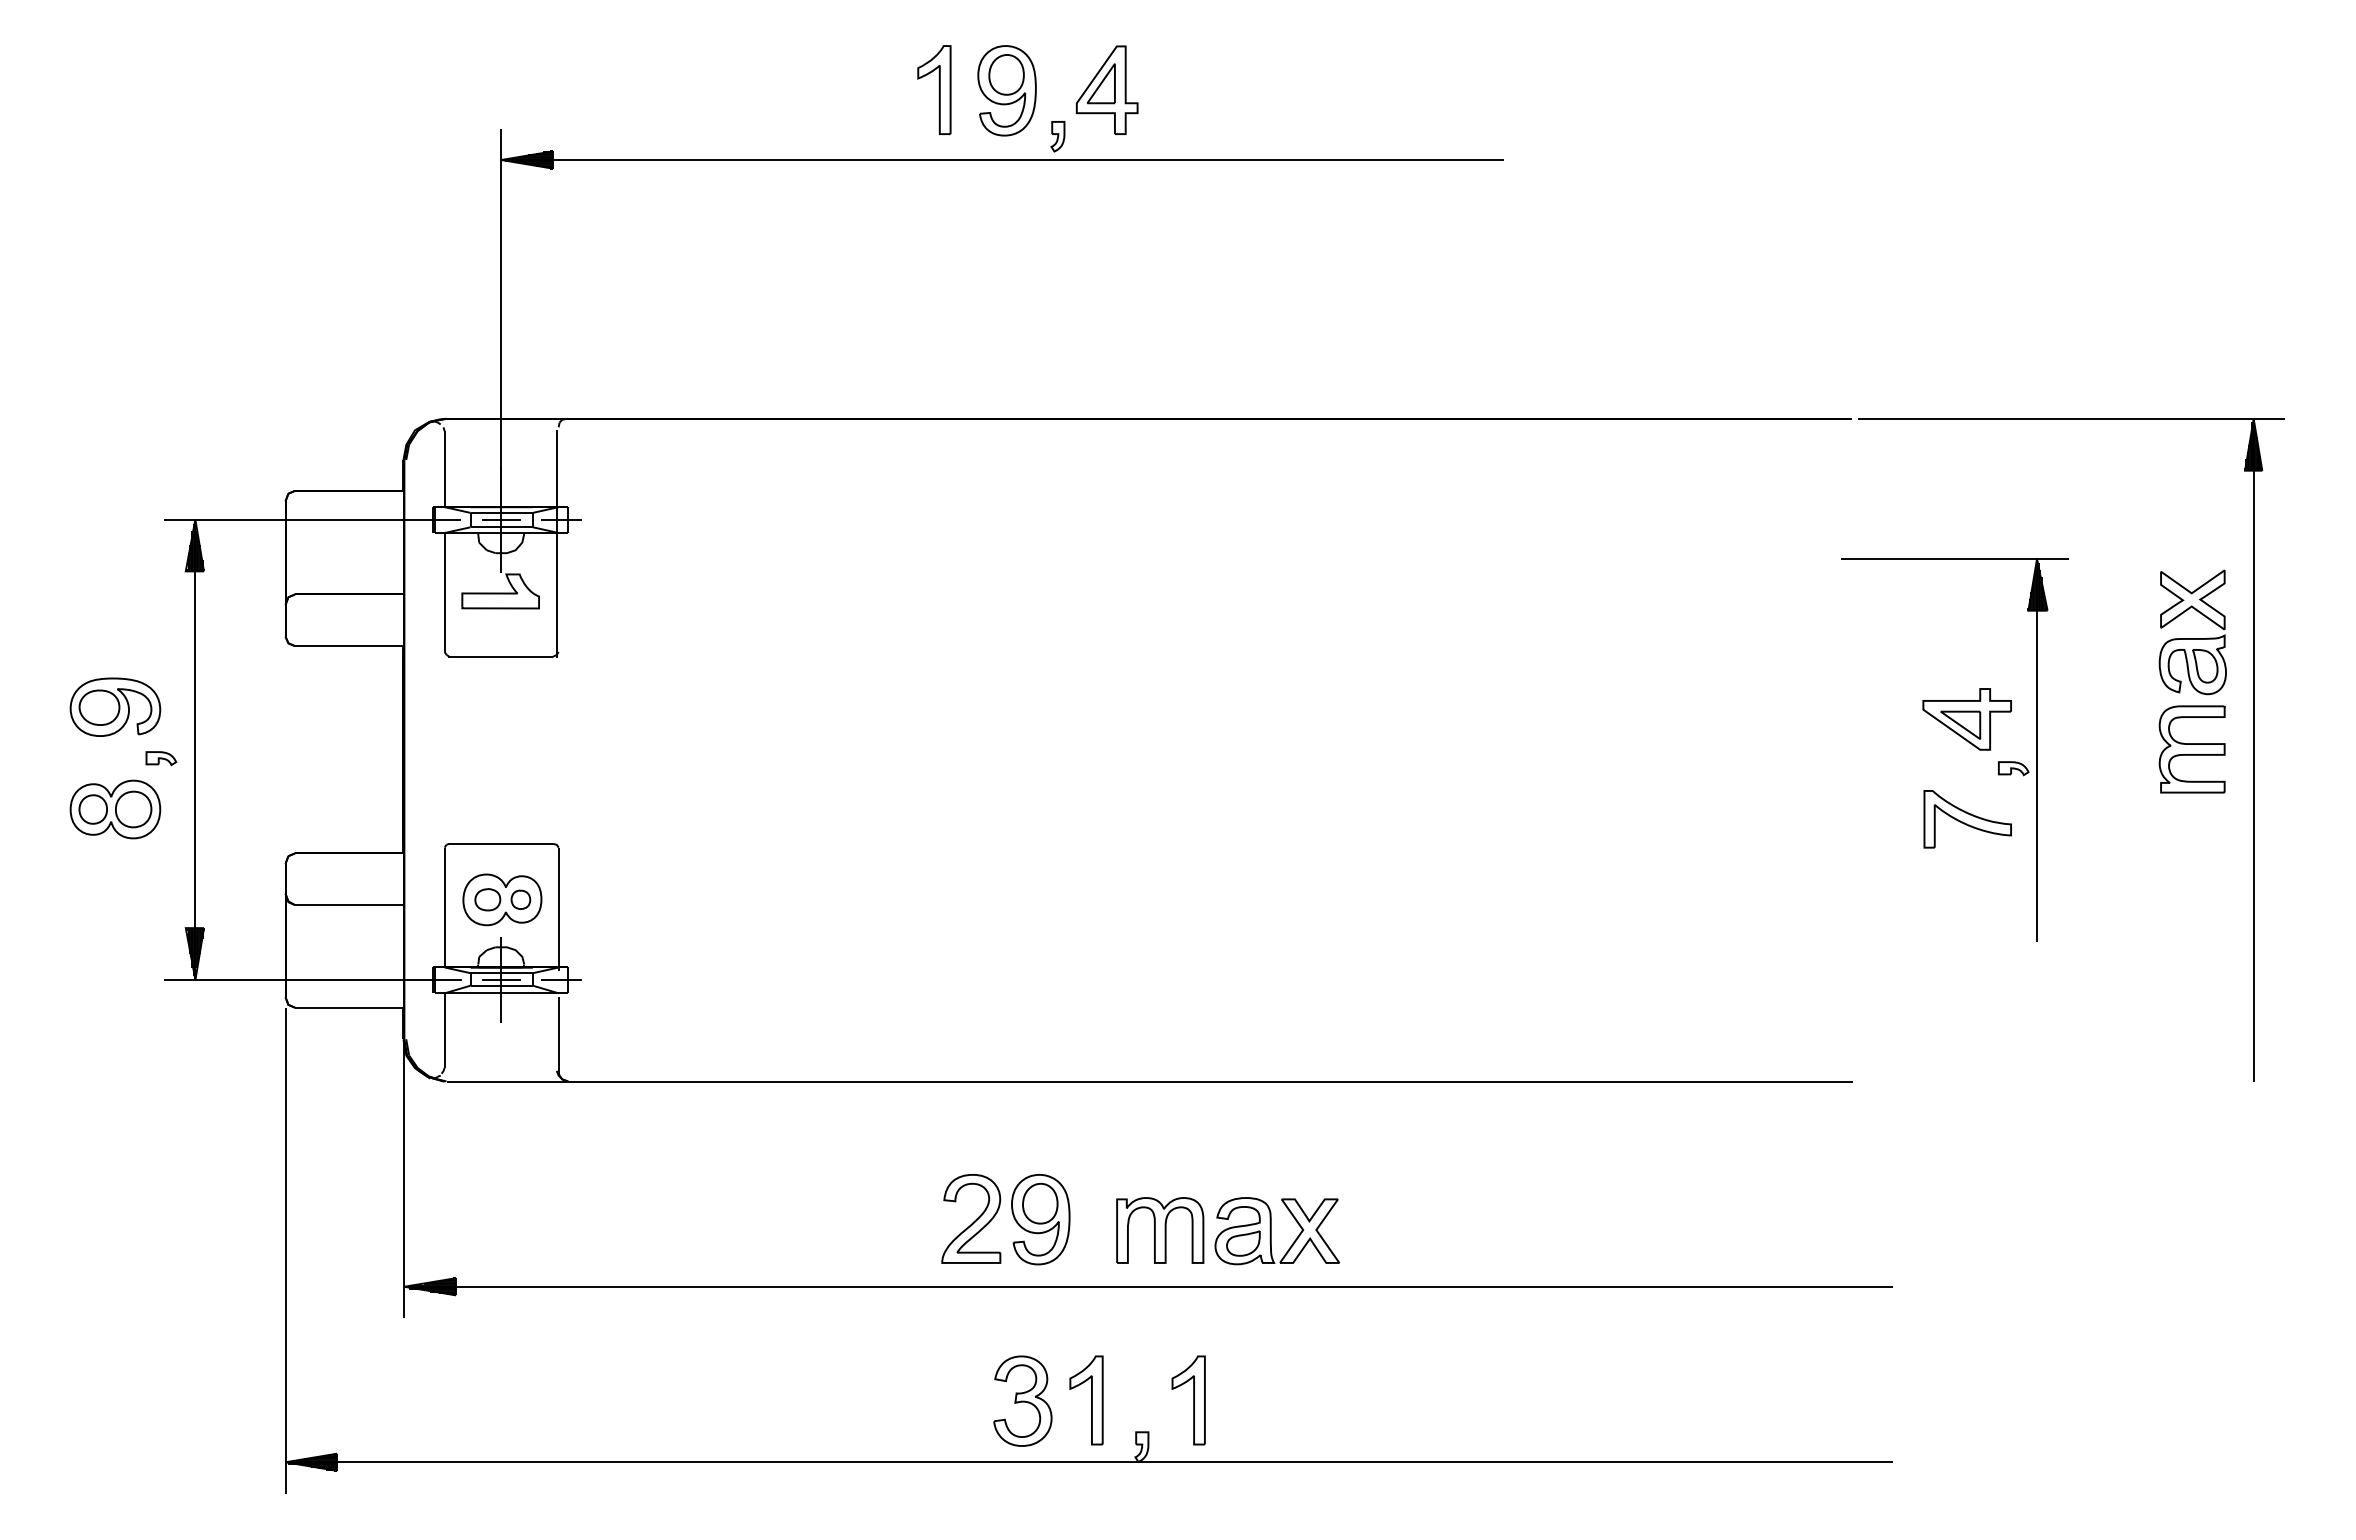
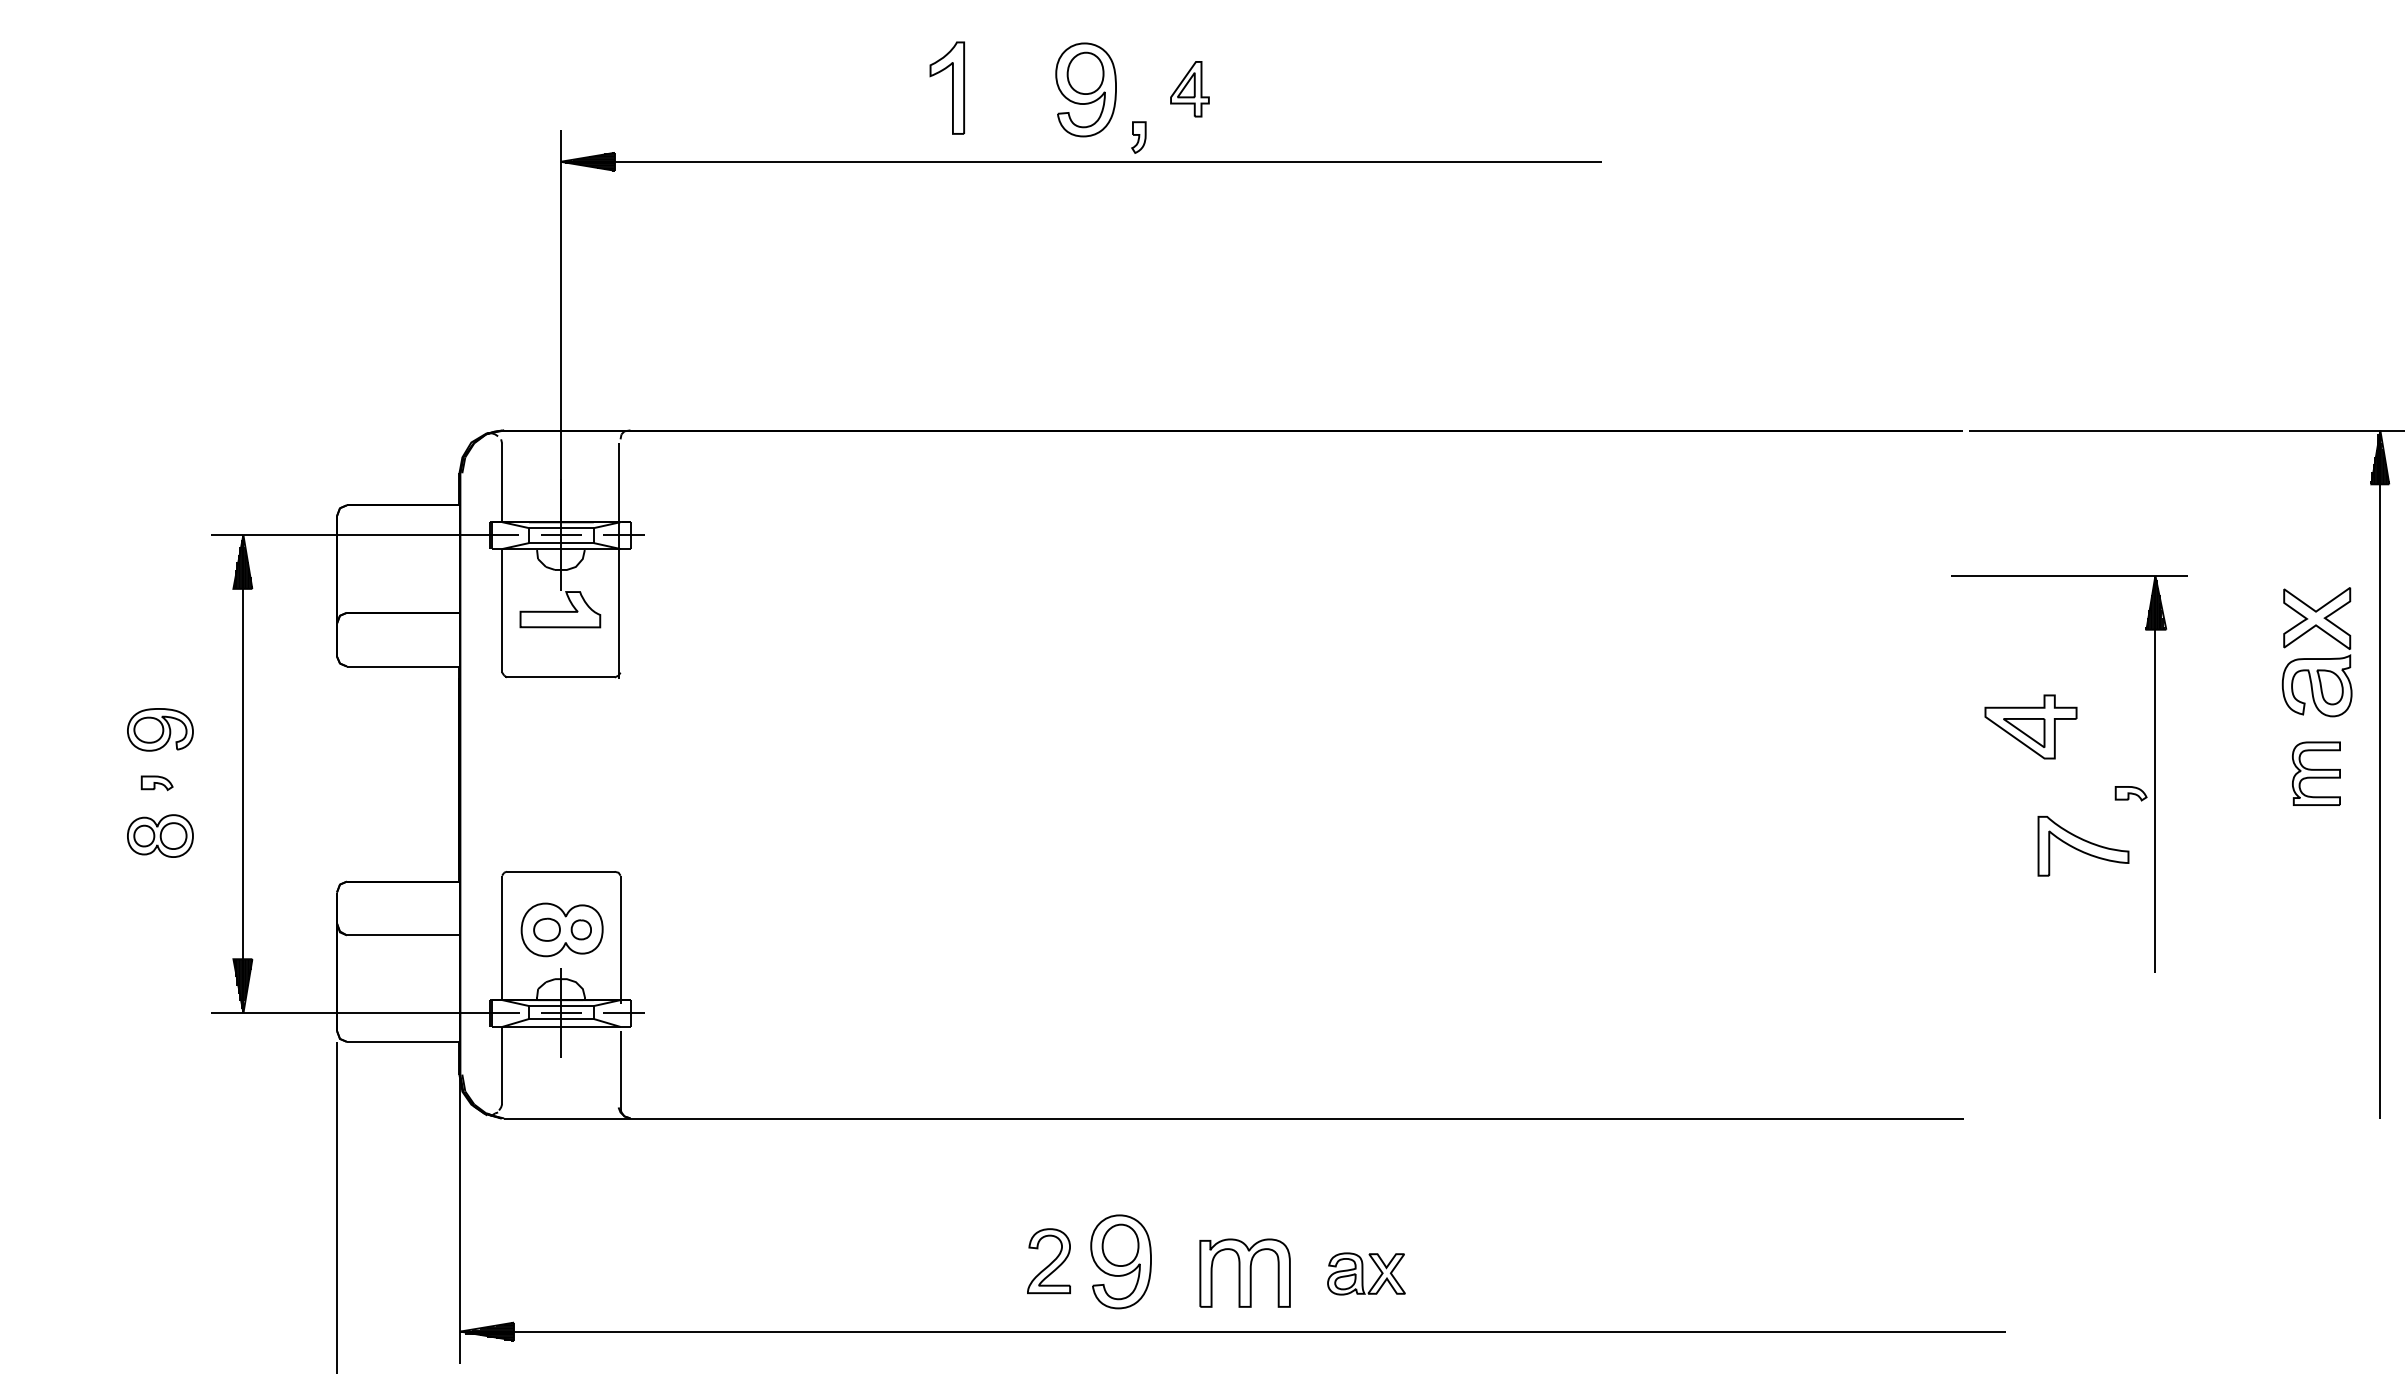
part: (934, 89) -> (947, 87), moved
part: (1106, 89) -> (1189, 88), size x0.6
part: (115, 706) -> (160, 729), size x0.7
part: (1966, 719) -> (2030, 727), moved
part: (2191, 749) -> (2315, 773), size x0.7
part: (161, 758) -> (157, 783), moved
part: (115, 809) -> (160, 836), size x0.7
part: (971, 1218) -> (1049, 1260), size x0.7
part: (1276, 1231) -> (1365, 1274), size x0.6

